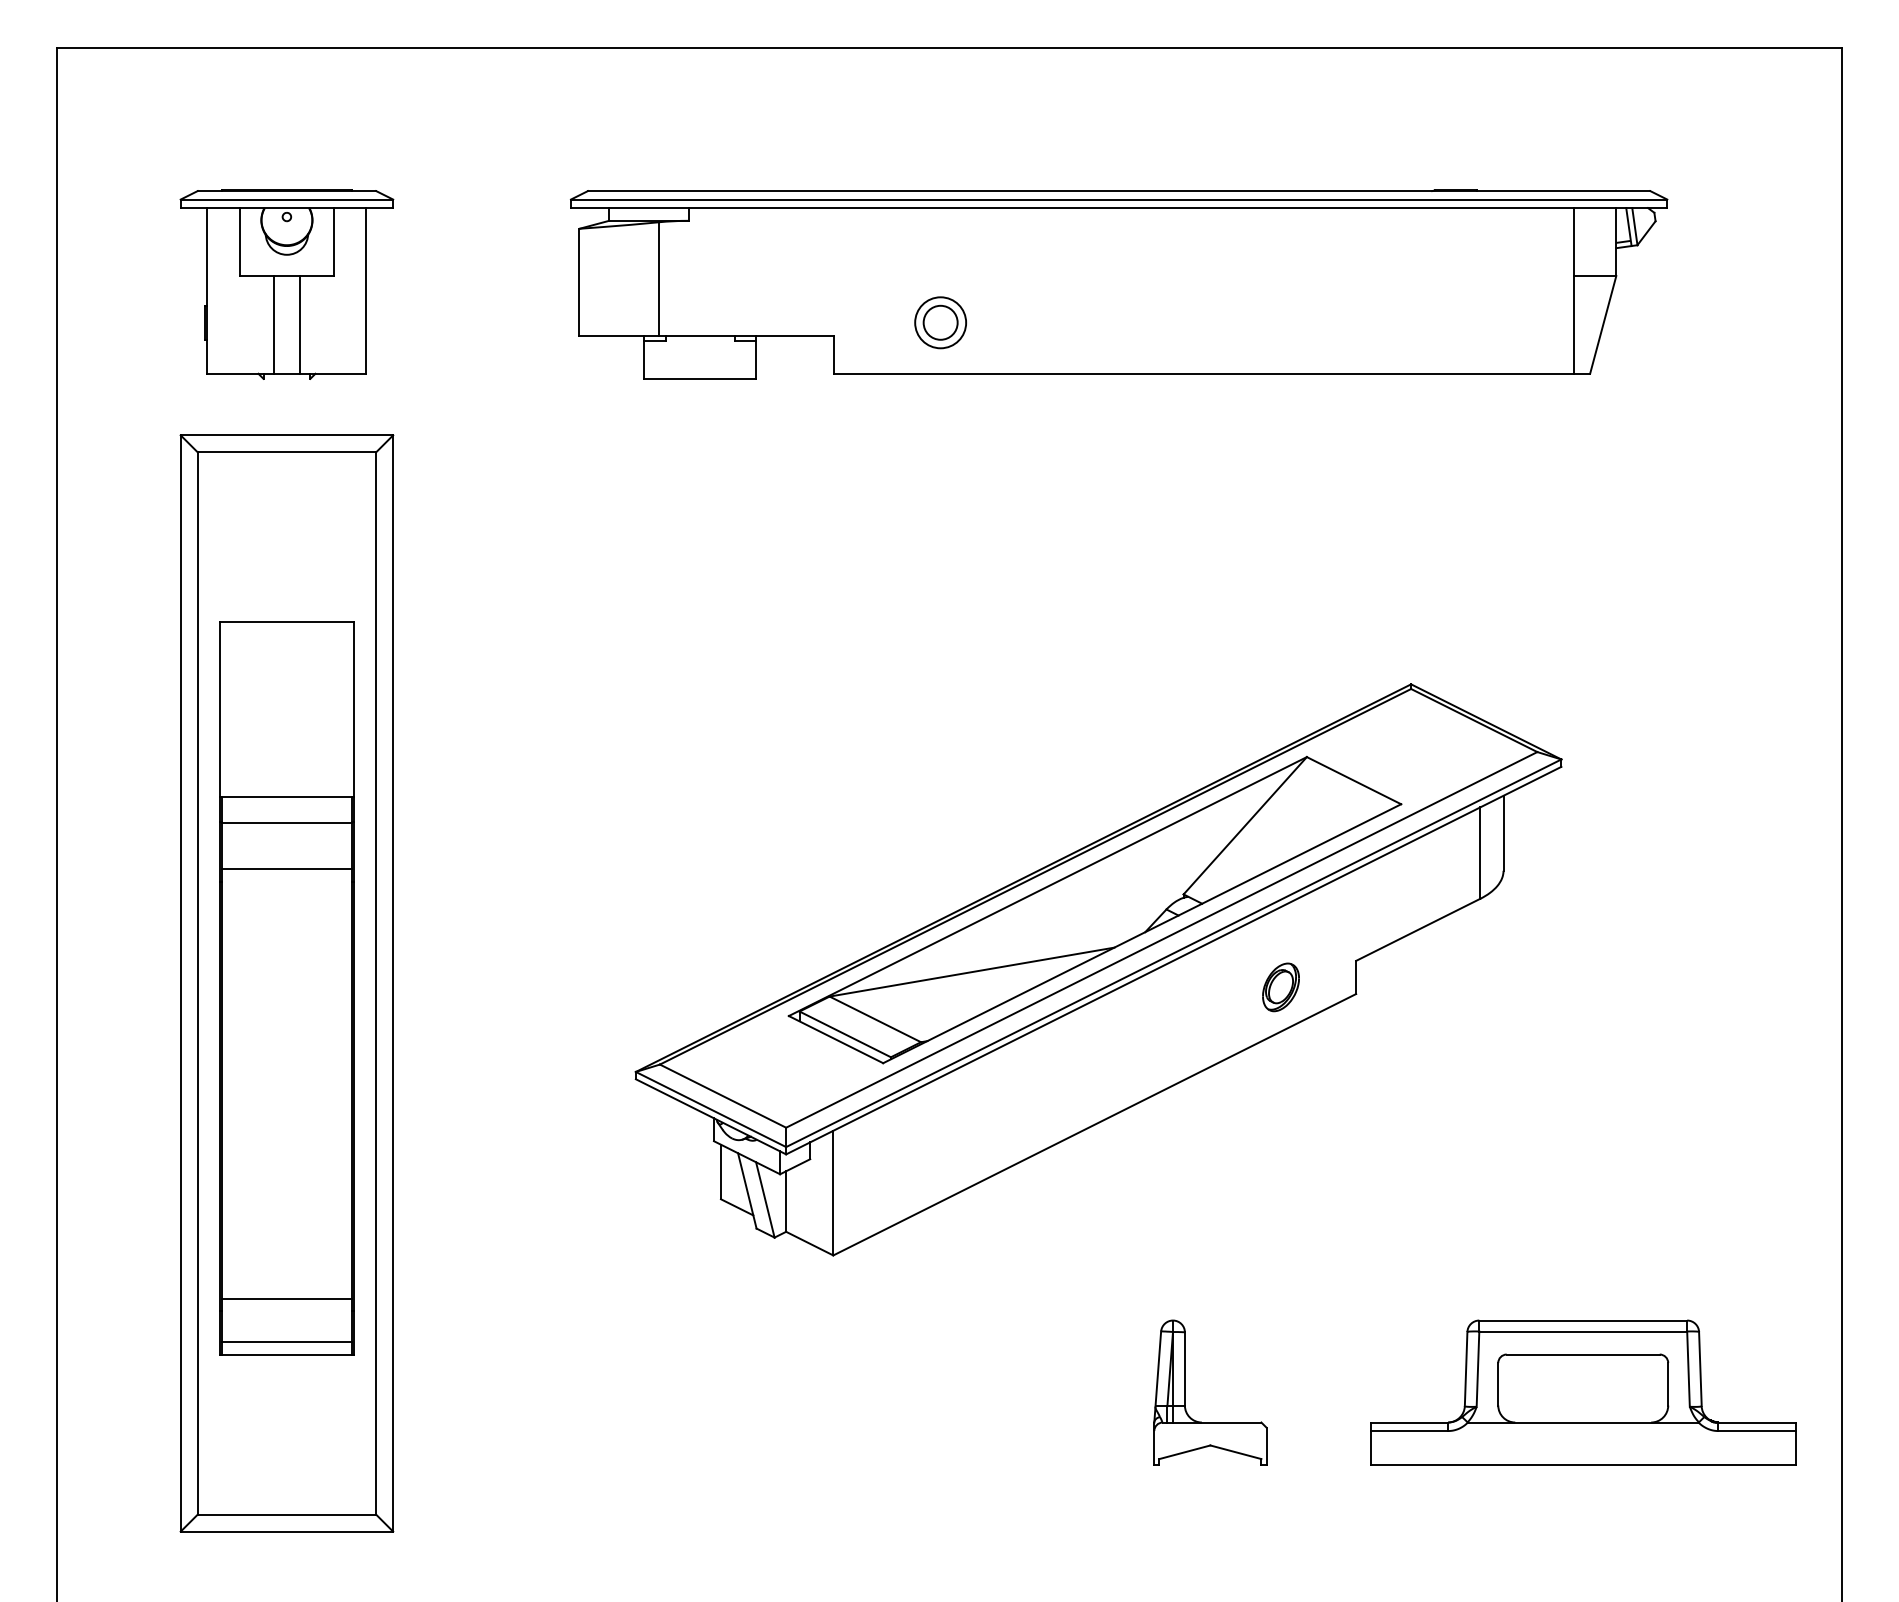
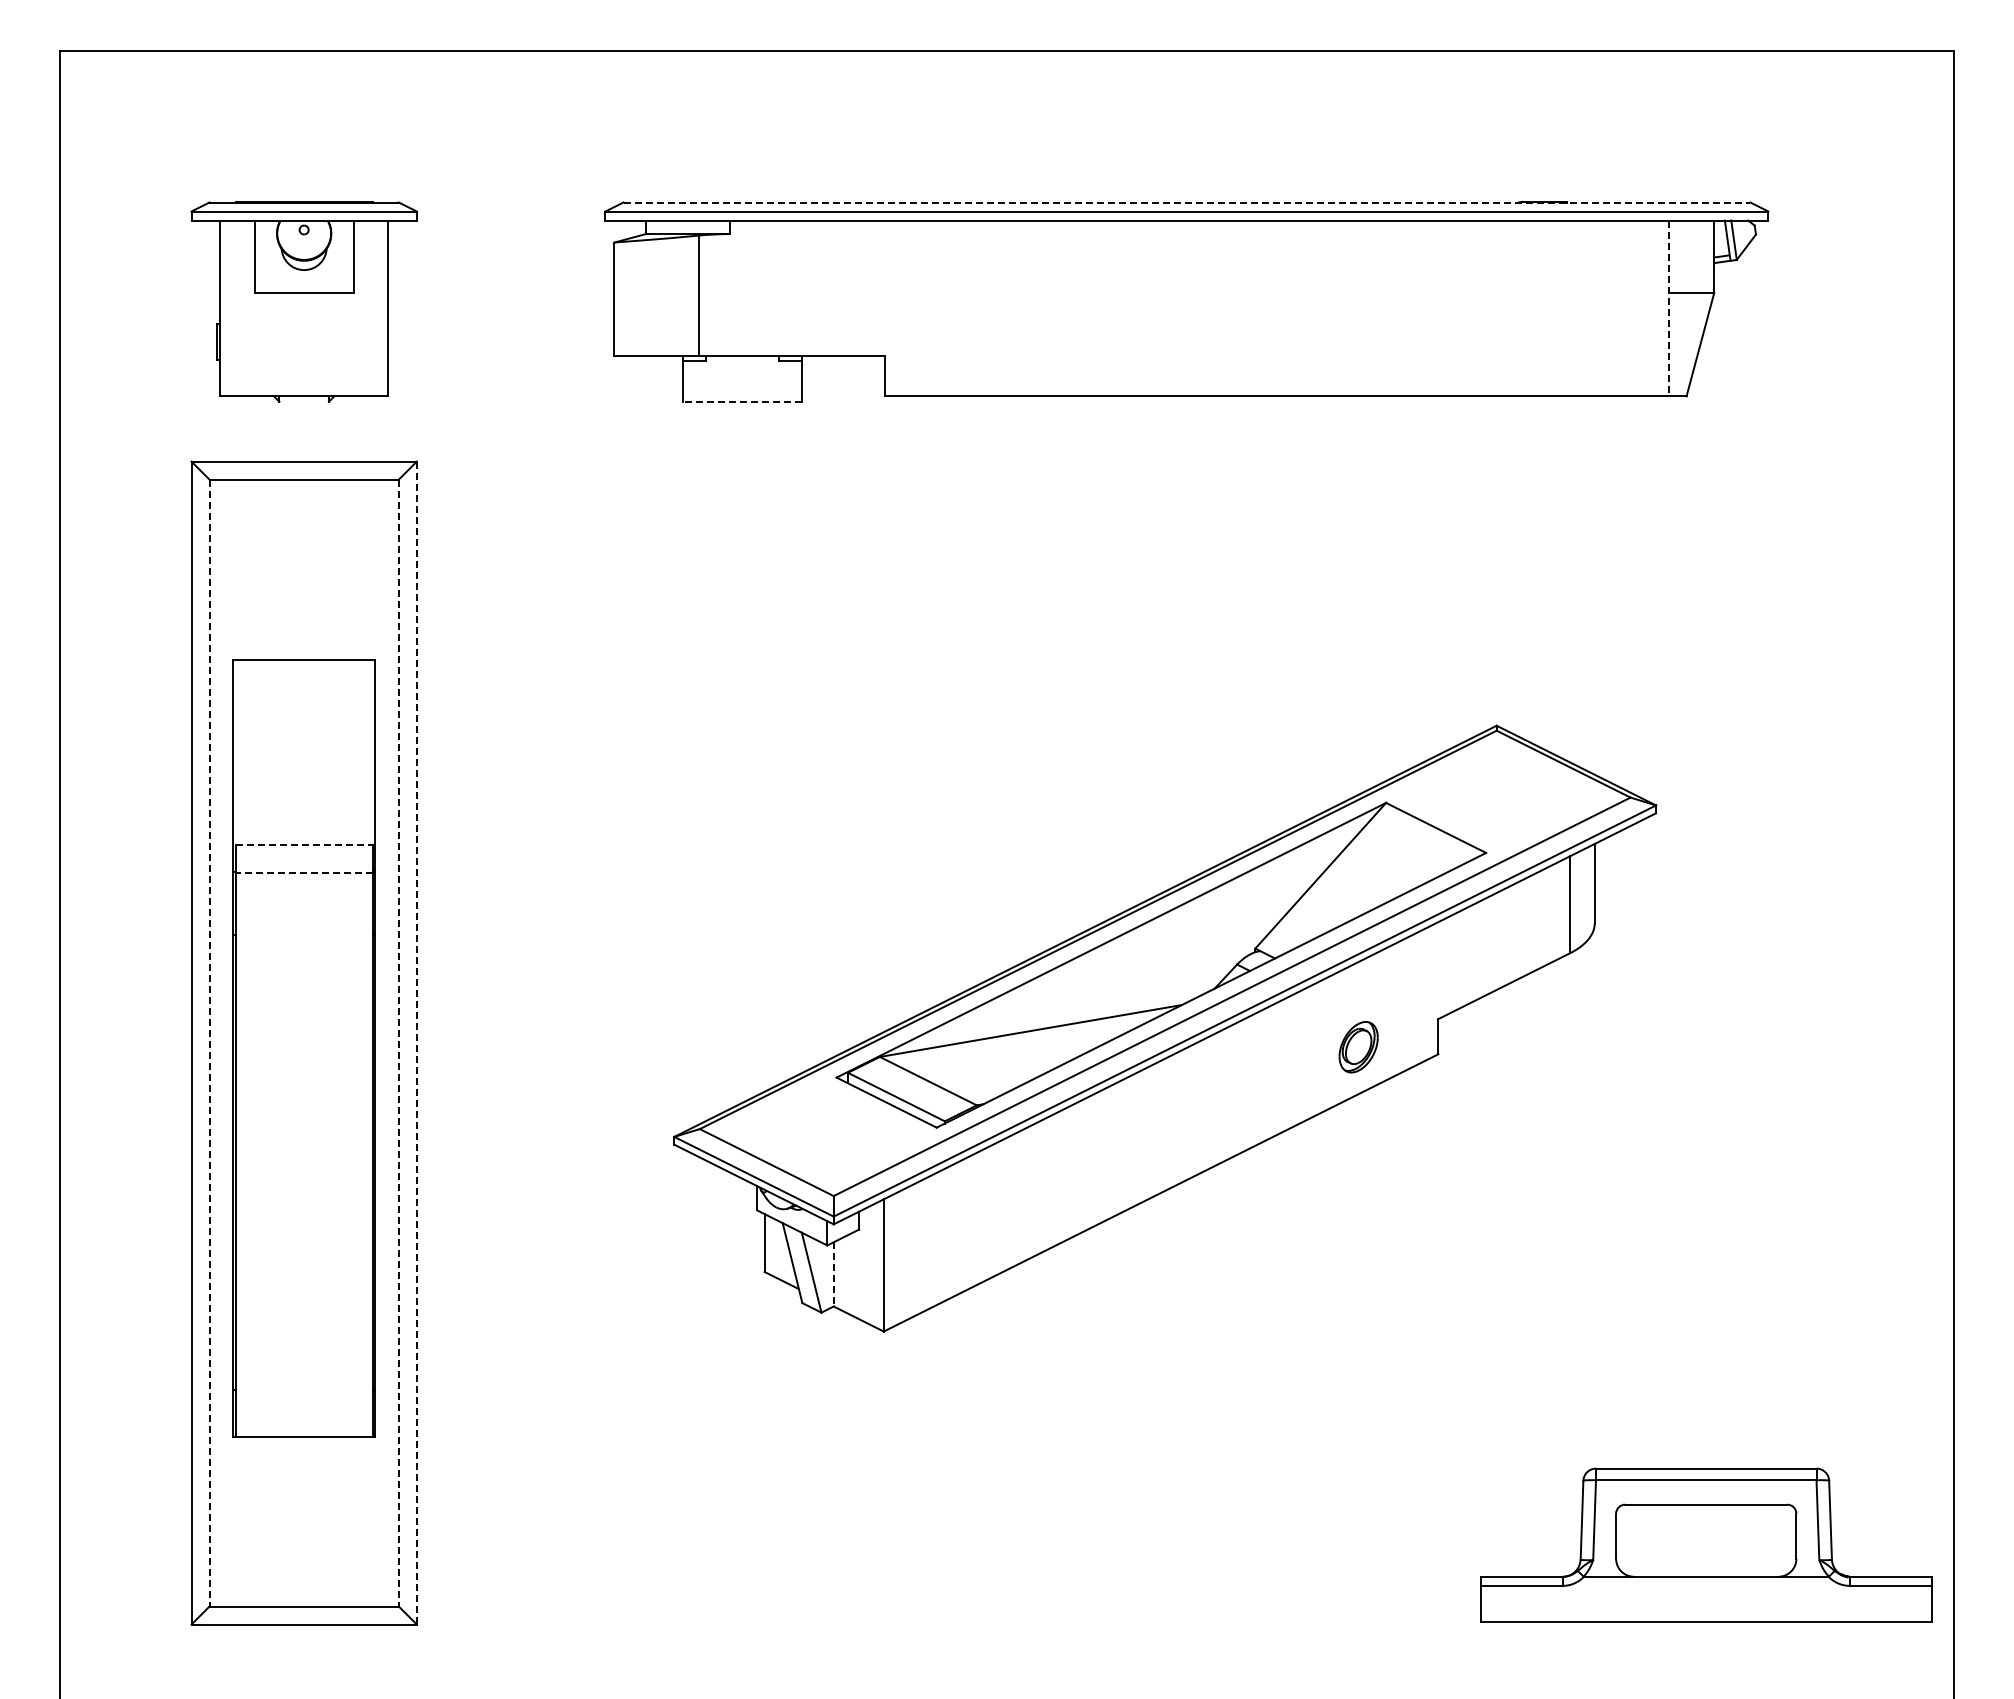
line: (1119, 191) -> (1187, 202), solid -> dashed
line: (1574, 290) -> (1669, 308), solid -> dashed
part: (940, 323) -> (997, 342), removed
line: (274, 324) -> (290, 344), removed
line: (299, 324) -> (317, 344), removed
line: (700, 378) -> (742, 401), solid -> dashed
line: (287, 796) -> (304, 844), solid -> dashed
line: (287, 822) -> (304, 872), solid -> dashed
line: (286, 868) -> (303, 921), removed
line: (197, 983) -> (209, 1043), solid -> dashed
line: (375, 983) -> (398, 1043), solid -> dashed
line: (392, 983) -> (416, 1043), solid -> dashed
line: (785, 1201) -> (833, 1274), solid -> dashed
line: (286, 1299) -> (303, 1378), removed
line: (286, 1342) -> (303, 1423), removed
part: (1185, 1392) -> (1257, 1476), removed
part: (1583, 1392) -> (1706, 1544), moved

